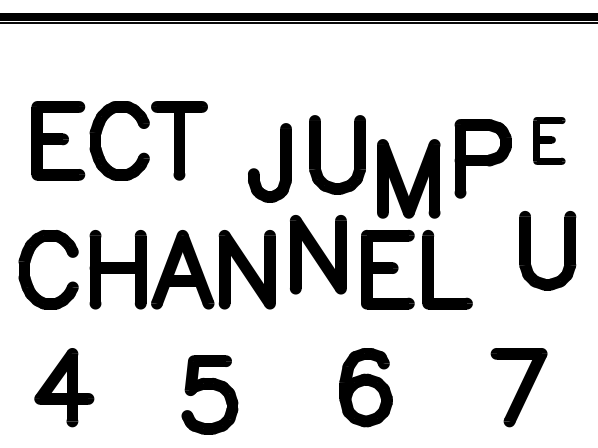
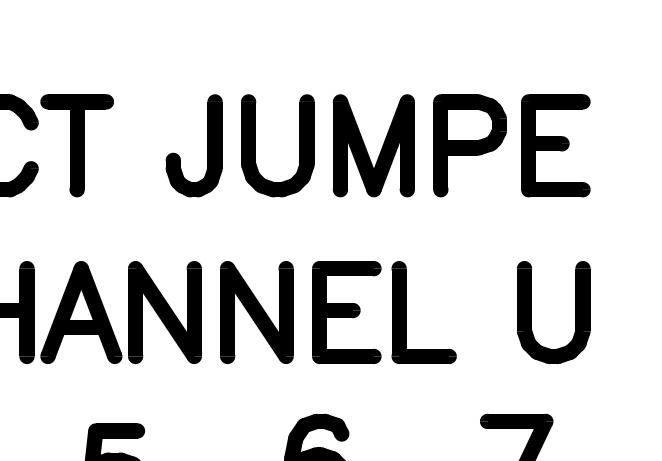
part: (549, 140) -> (556, 145), size x1.67
part: (320, 154) -> (255, 145), moved
part: (482, 158) -> (469, 145), moved
part: (280, 162) -> (207, 145), moved
part: (408, 178) -> (373, 145), moved
part: (530, 250) -> (531, 312), moved
part: (318, 254) -> (257, 312), moved

